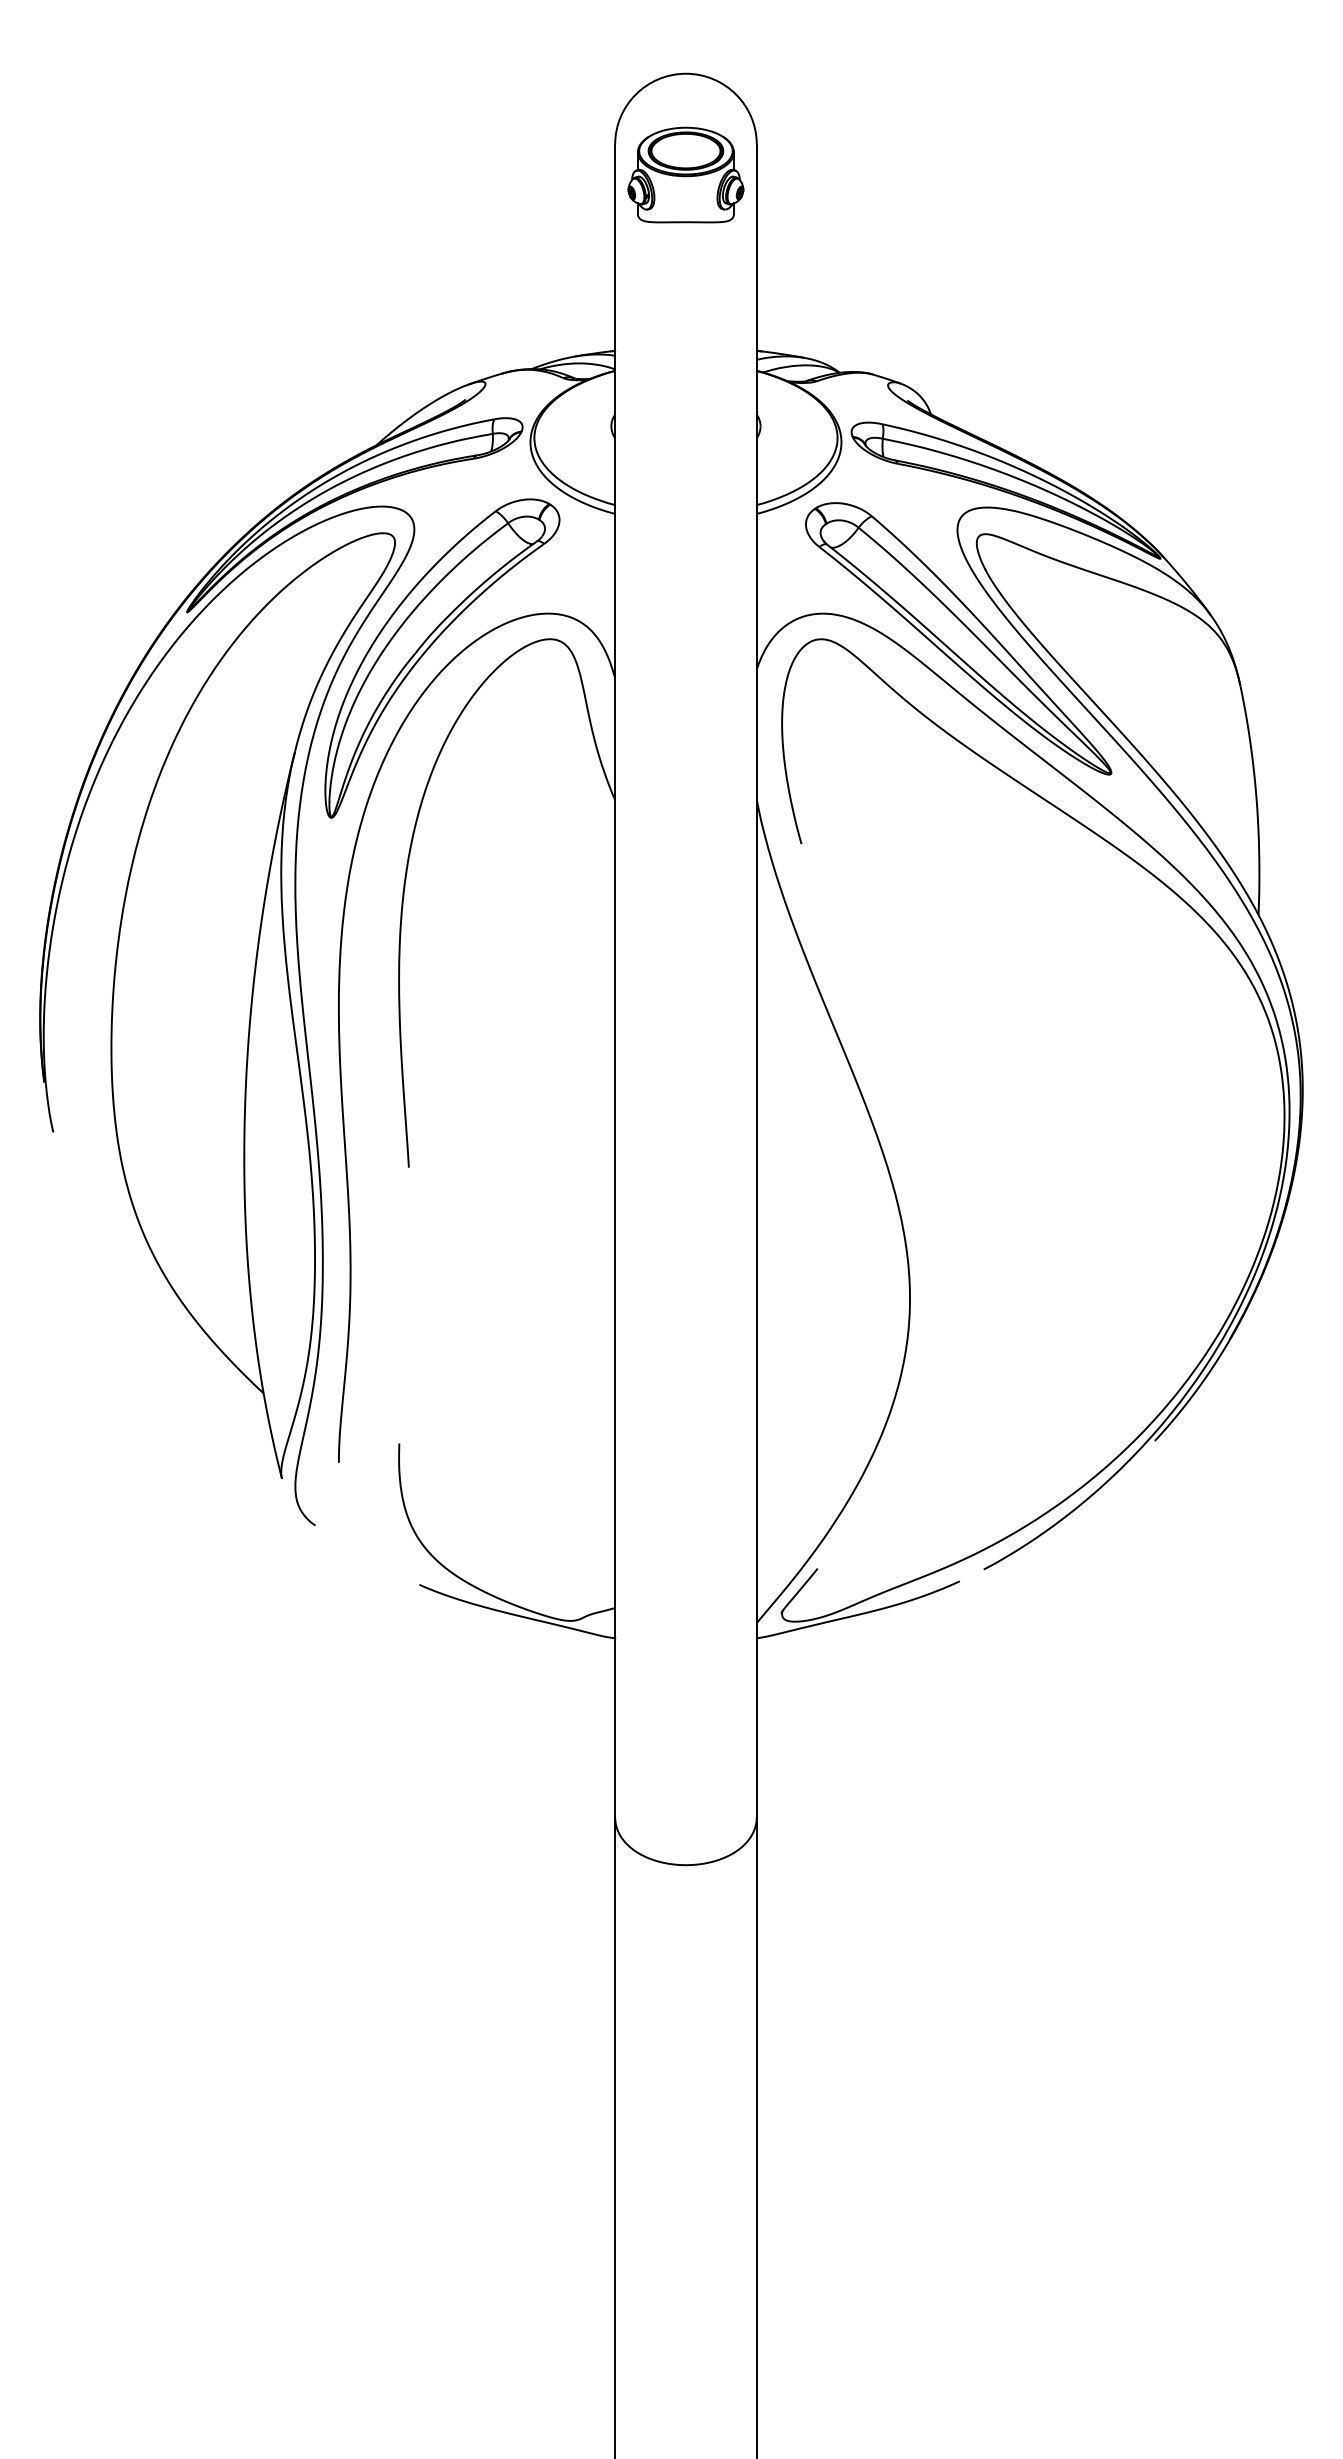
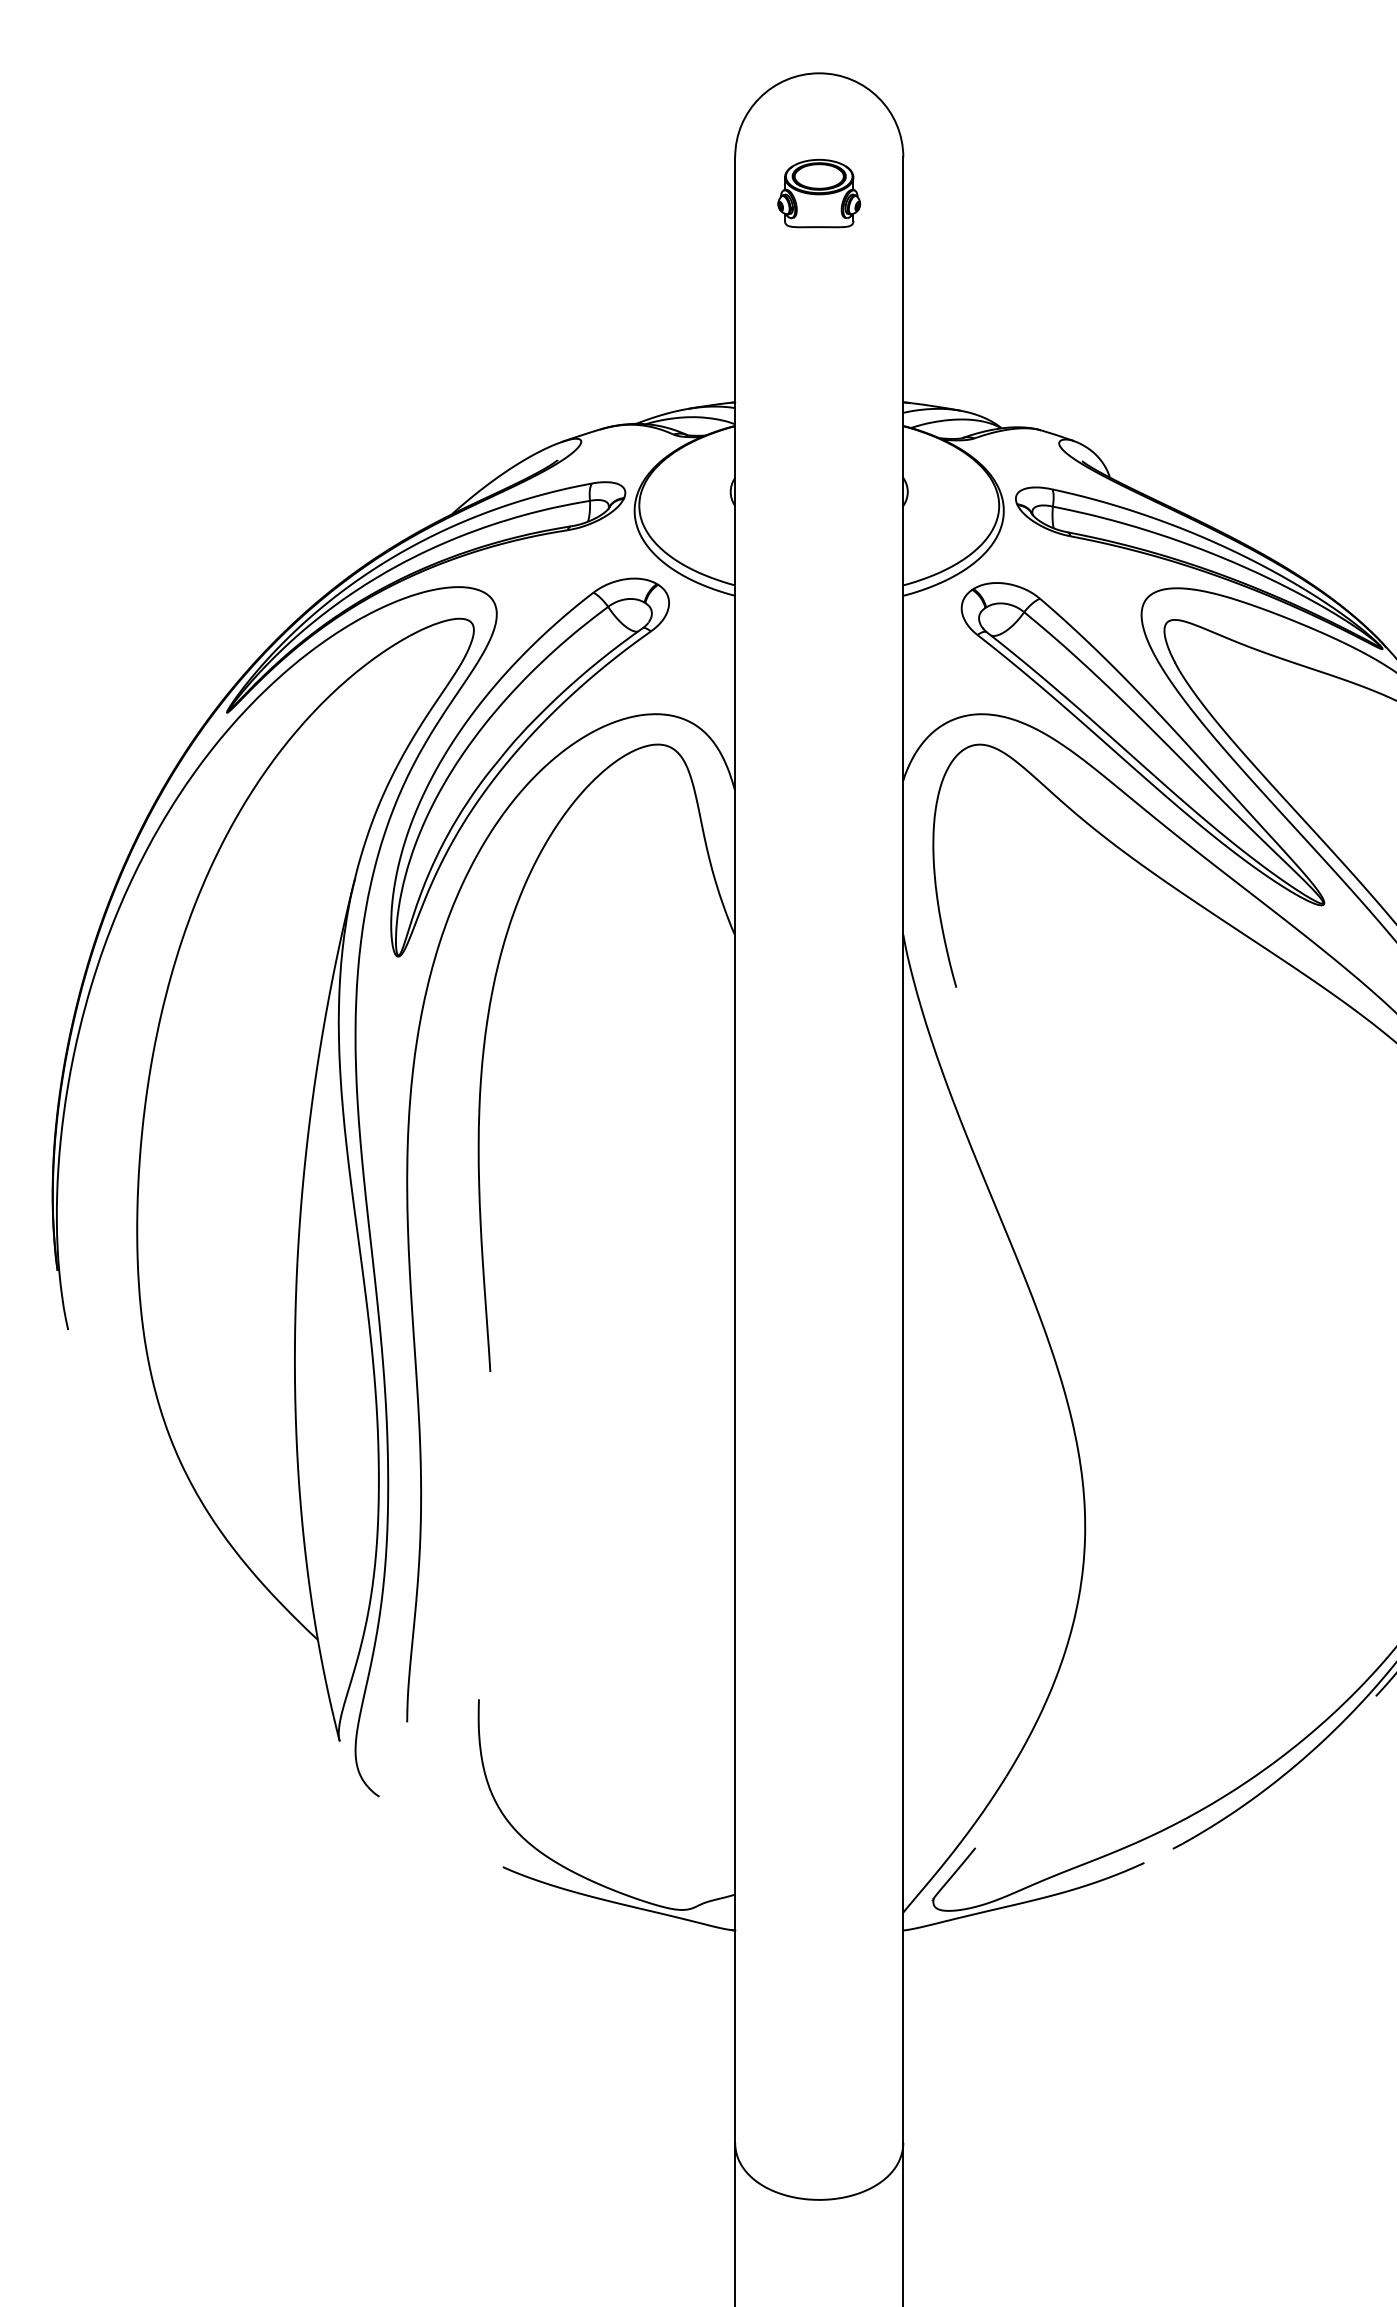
part: (685, 174) -> (818, 192), size x0.6

